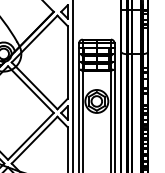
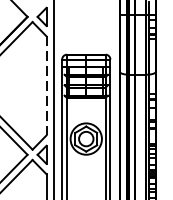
line: (67, 62) -> (46, 85), solid -> dashed

